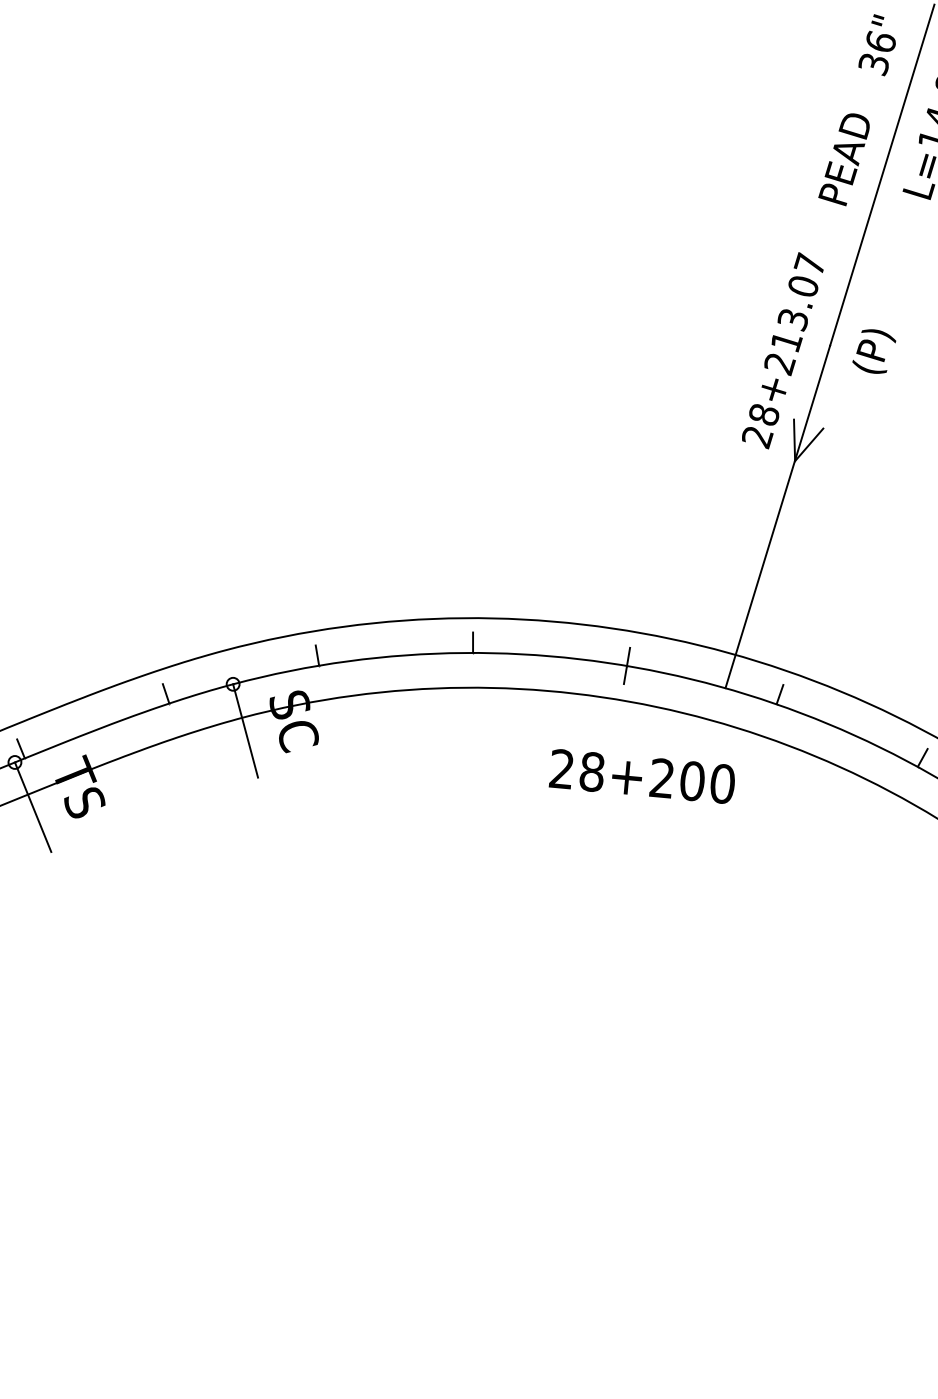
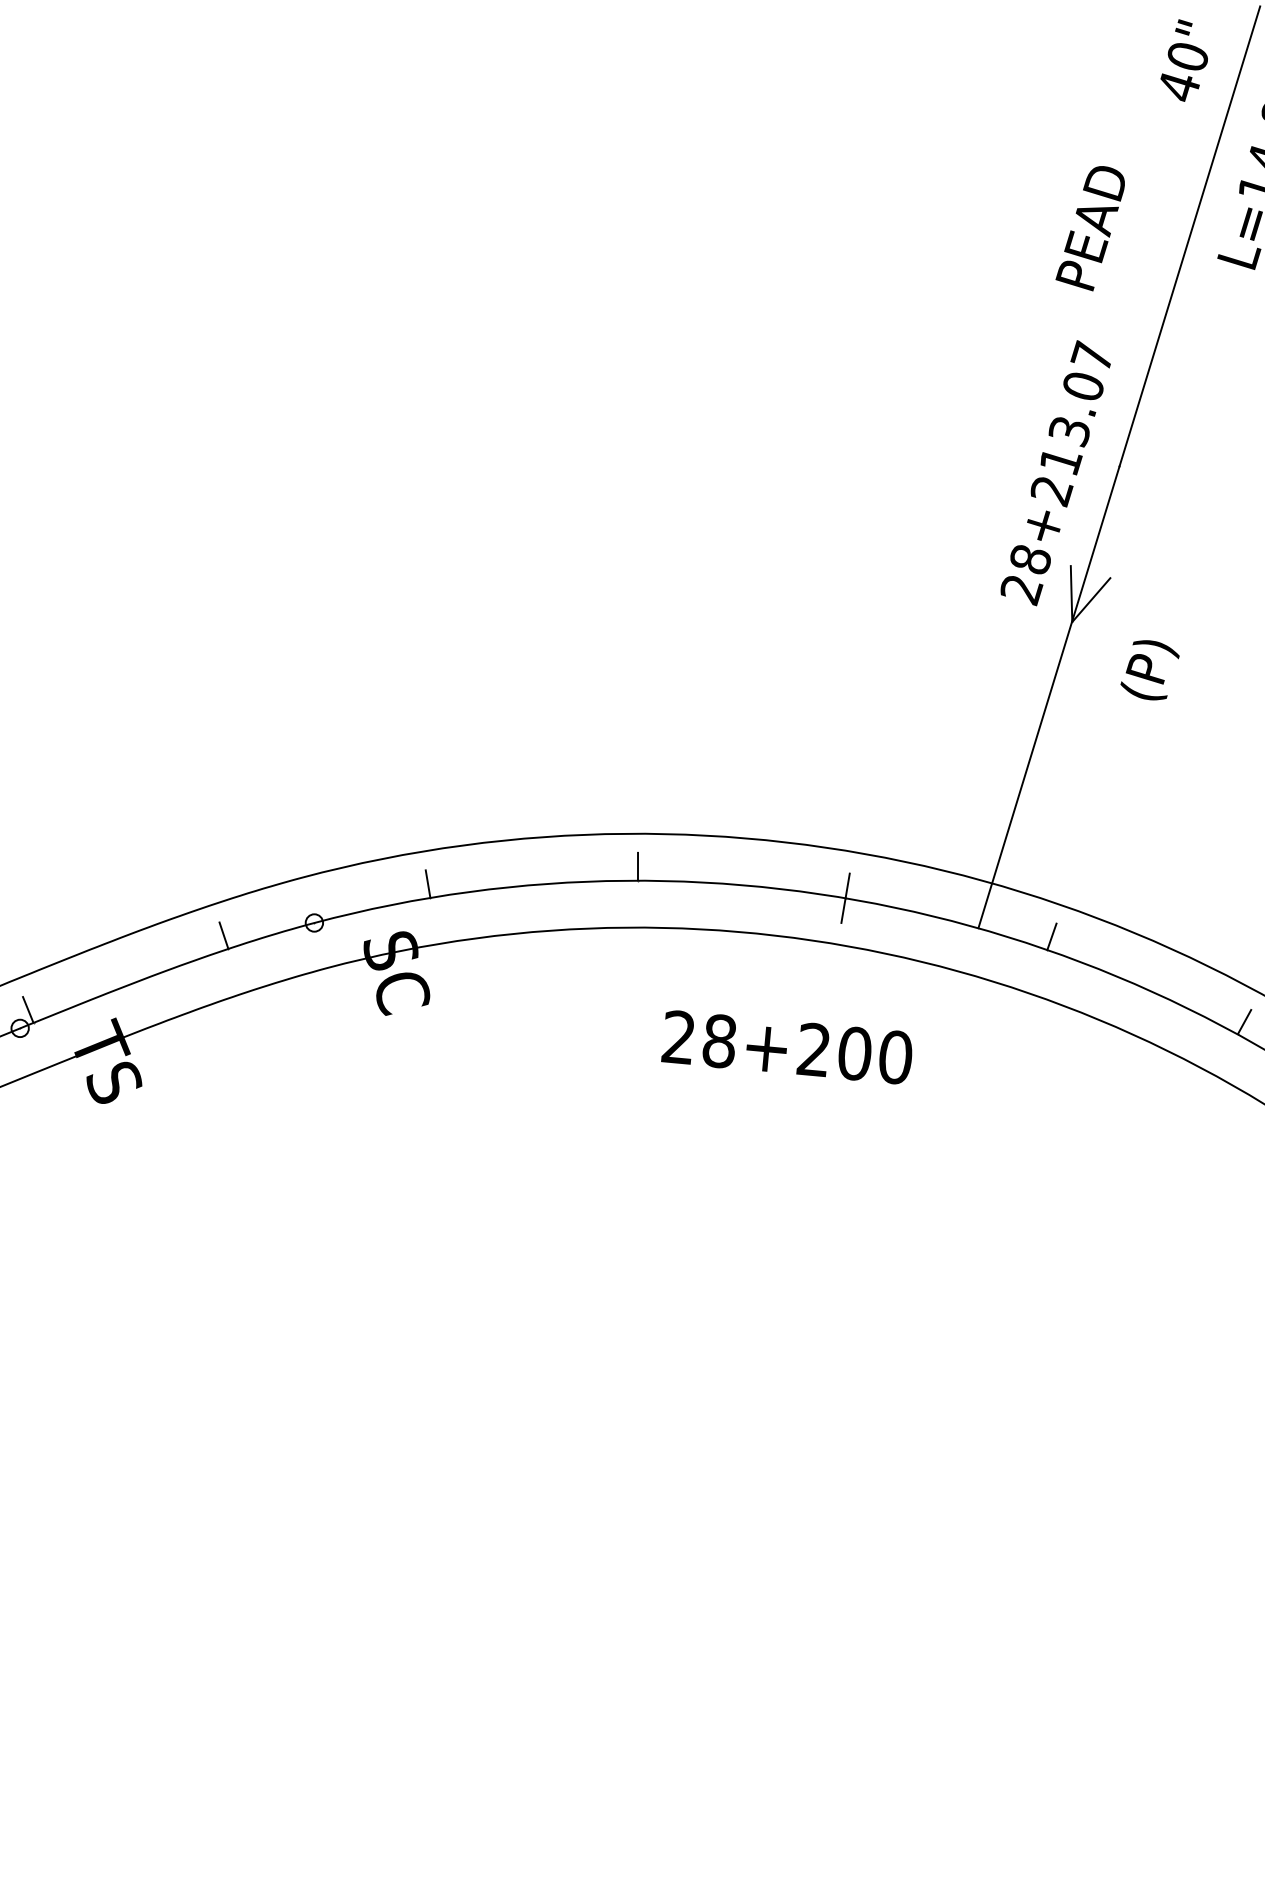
text: (876, 52) -> (1182, 71), 36" -> 40"
text: (843, 159) -> (1089, 228), moved
text: (873, 351) -> (1149, 670), moved
line: (245, 730) -> (331, 985), removed
text: (641, 776) -> (786, 1047), moved
line: (32, 807) -> (44, 1088), removed

